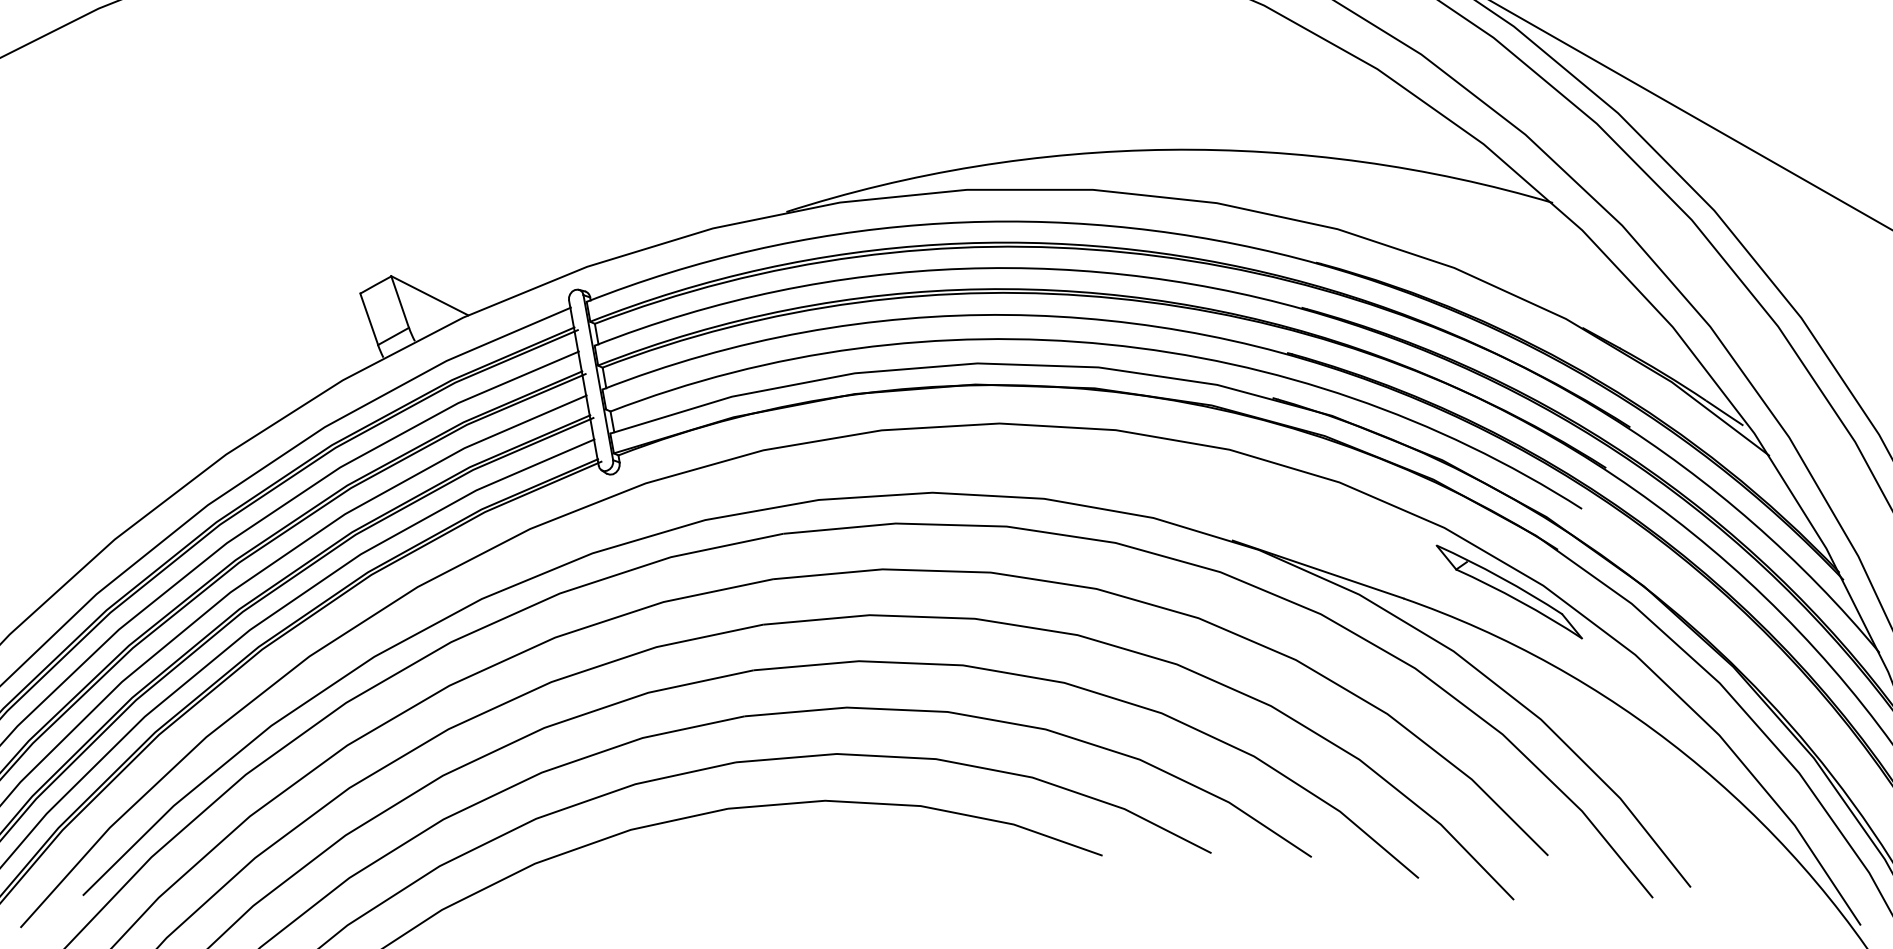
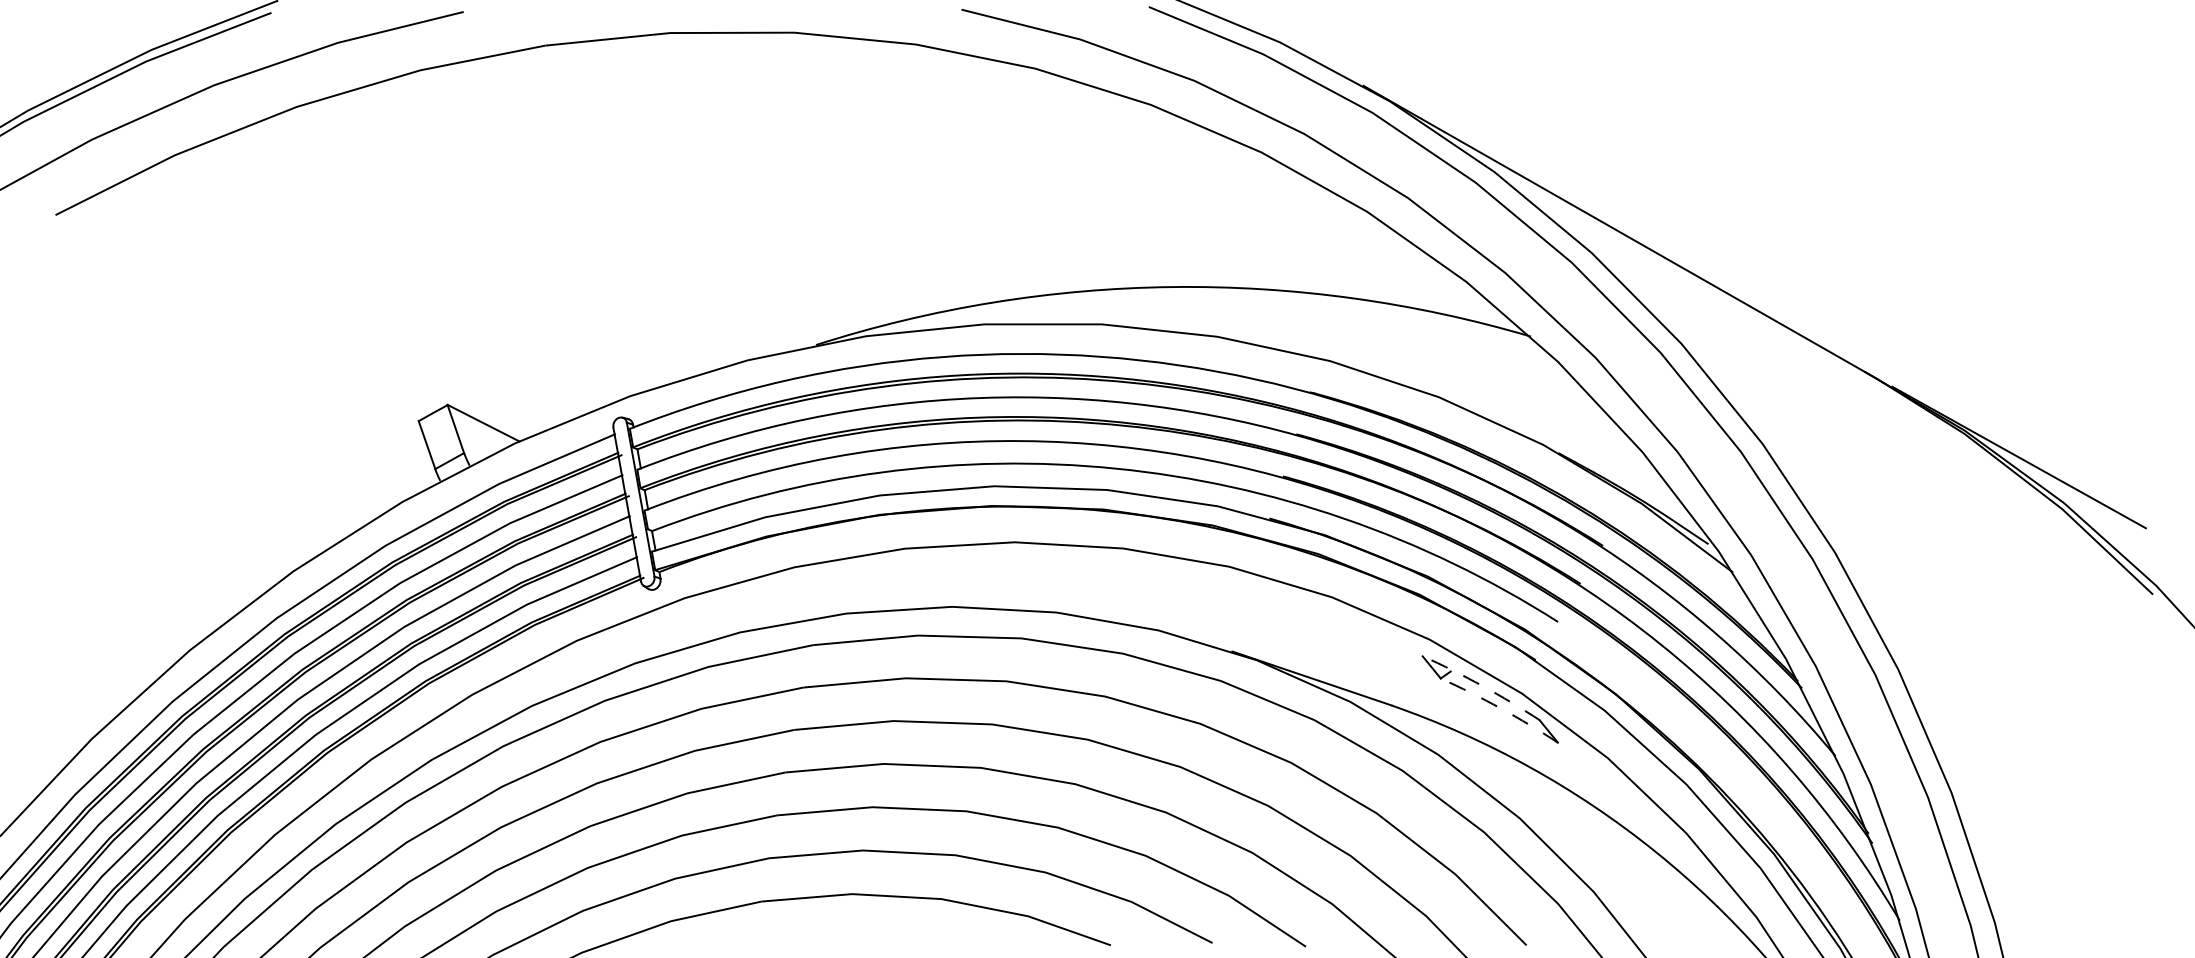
arc: (1501, 578) -> (1482, 686), solid -> dashed
arc: (1520, 601) -> (1500, 708), solid -> dashed

